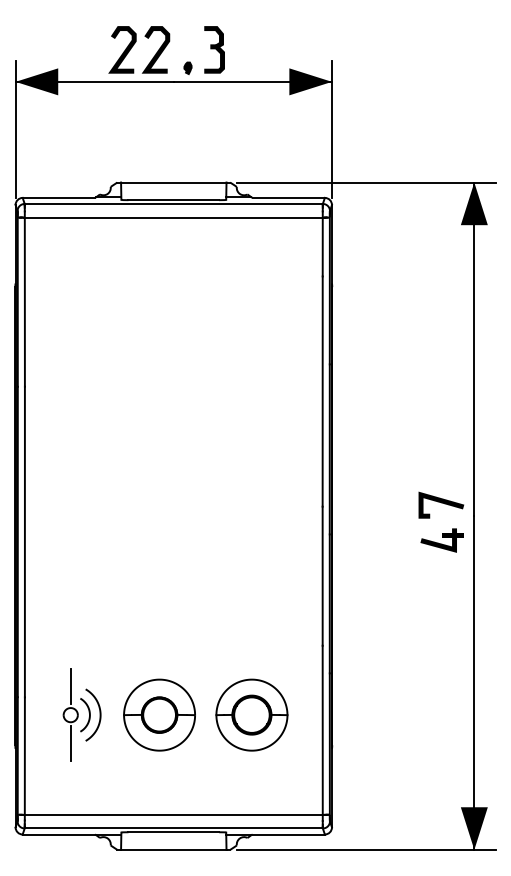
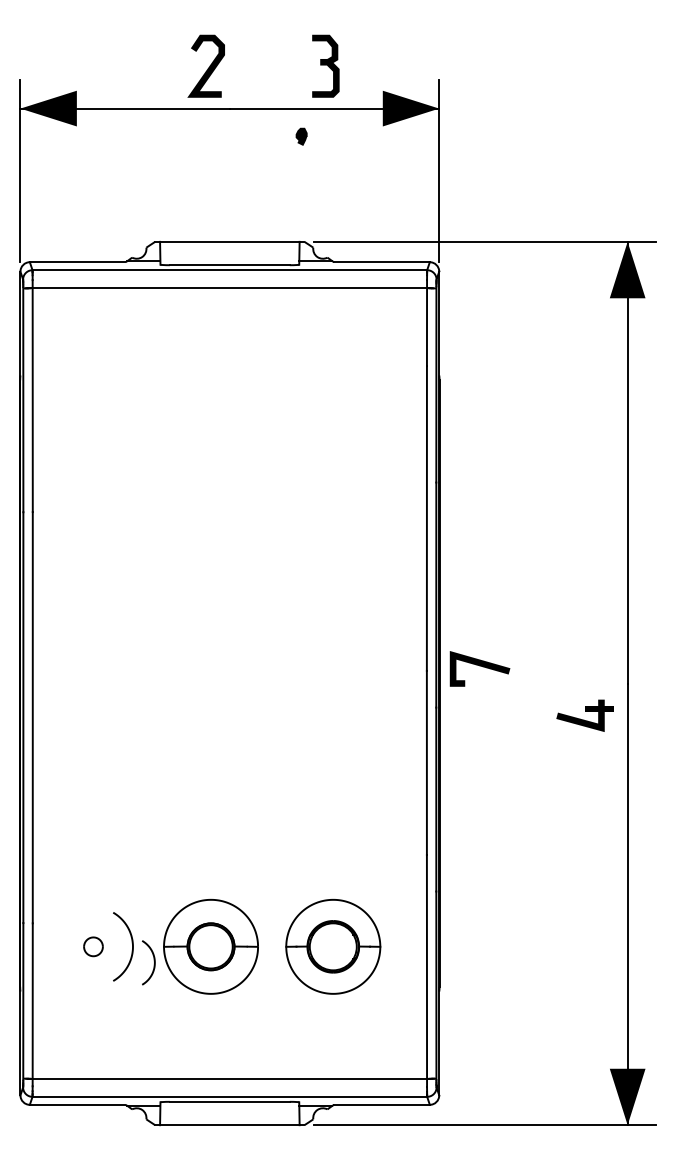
part: (214, 49) -> (325, 65), moved
curve: (124, 50) -> (164, 66), removed
part: (187, 68) -> (301, 136), moved
line: (440, 503) -> (479, 666), moved
line: (70, 686) -> (93, 908), removed
curve: (88, 714) -> (153, 961), moved
line: (70, 742) -> (93, 983), removed

